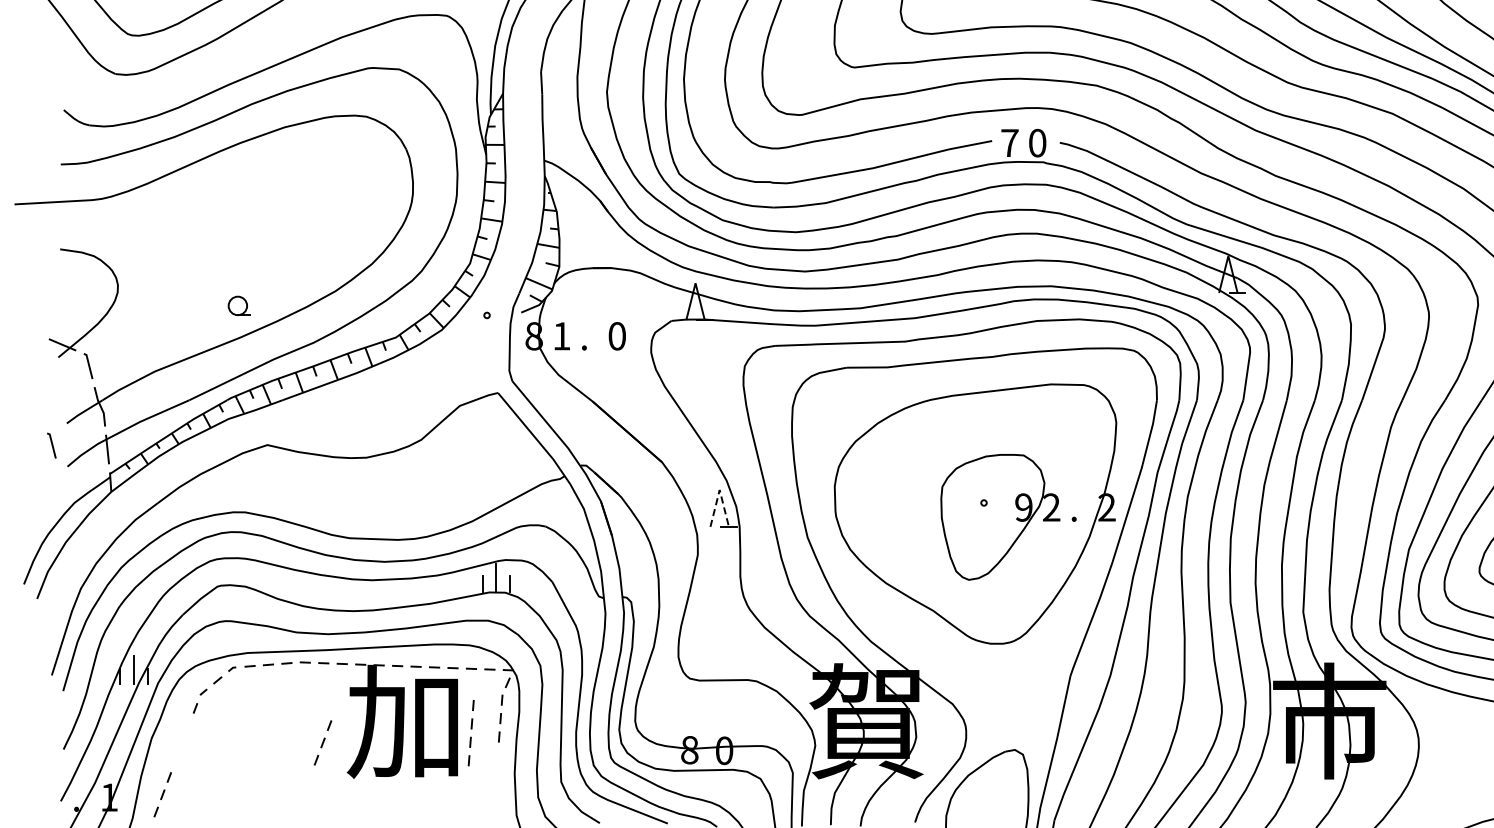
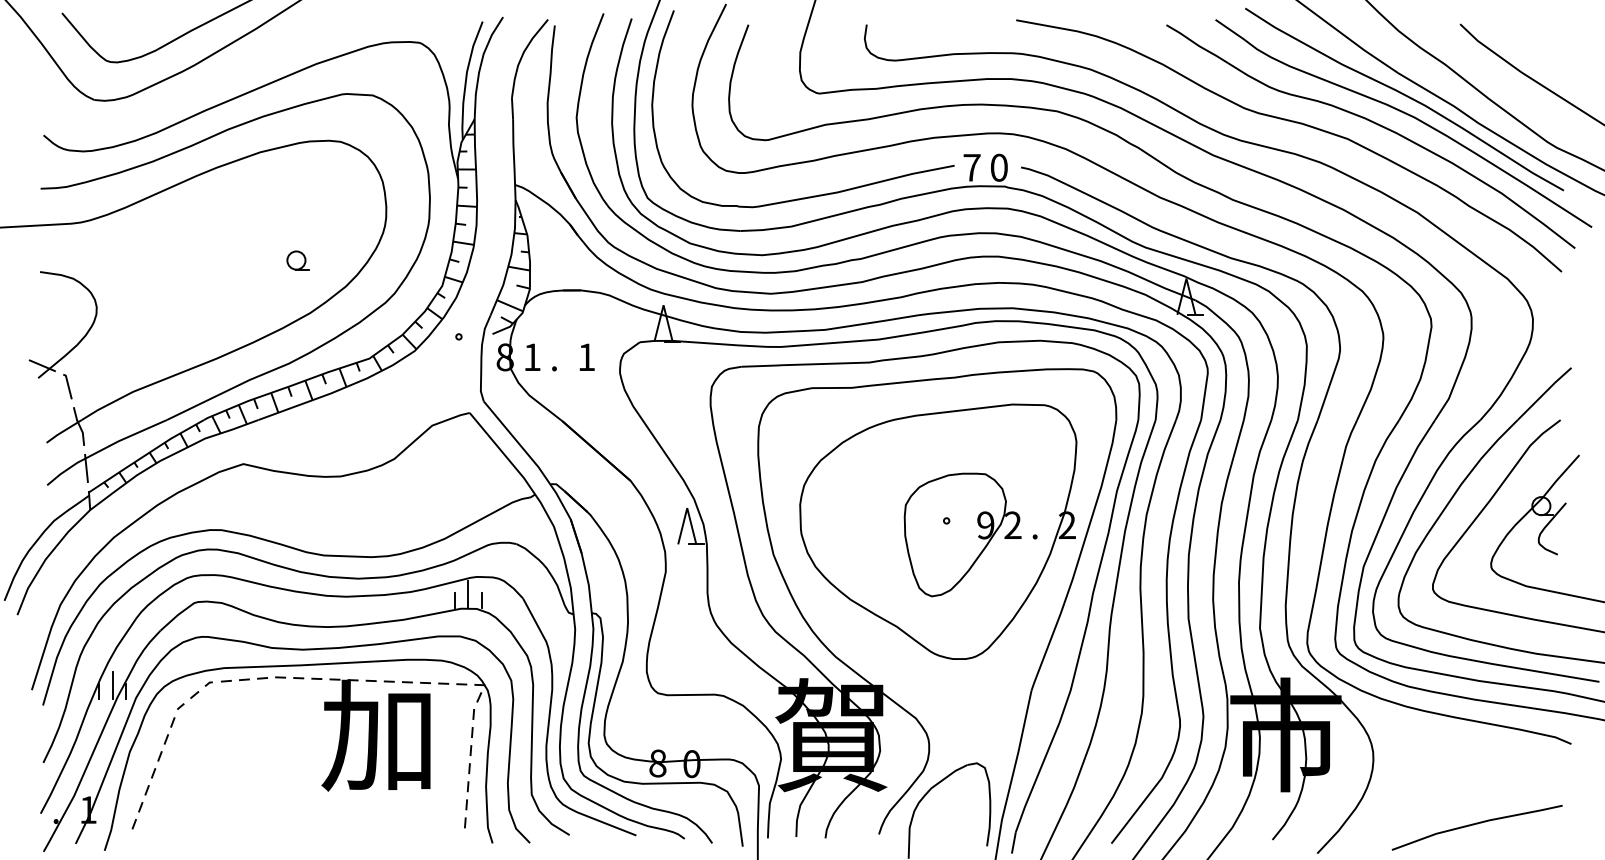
part: (238, 305) -> (297, 260), moved
text: (617, 336) -> (586, 357), 0 -> 1
line: (51, 445) -> (31, 464), removed
line: (719, 490) -> (687, 508), dashed -> solid
part: (471, 732) -> (467, 795), moved
part: (322, 743) -> (159, 756), moved

